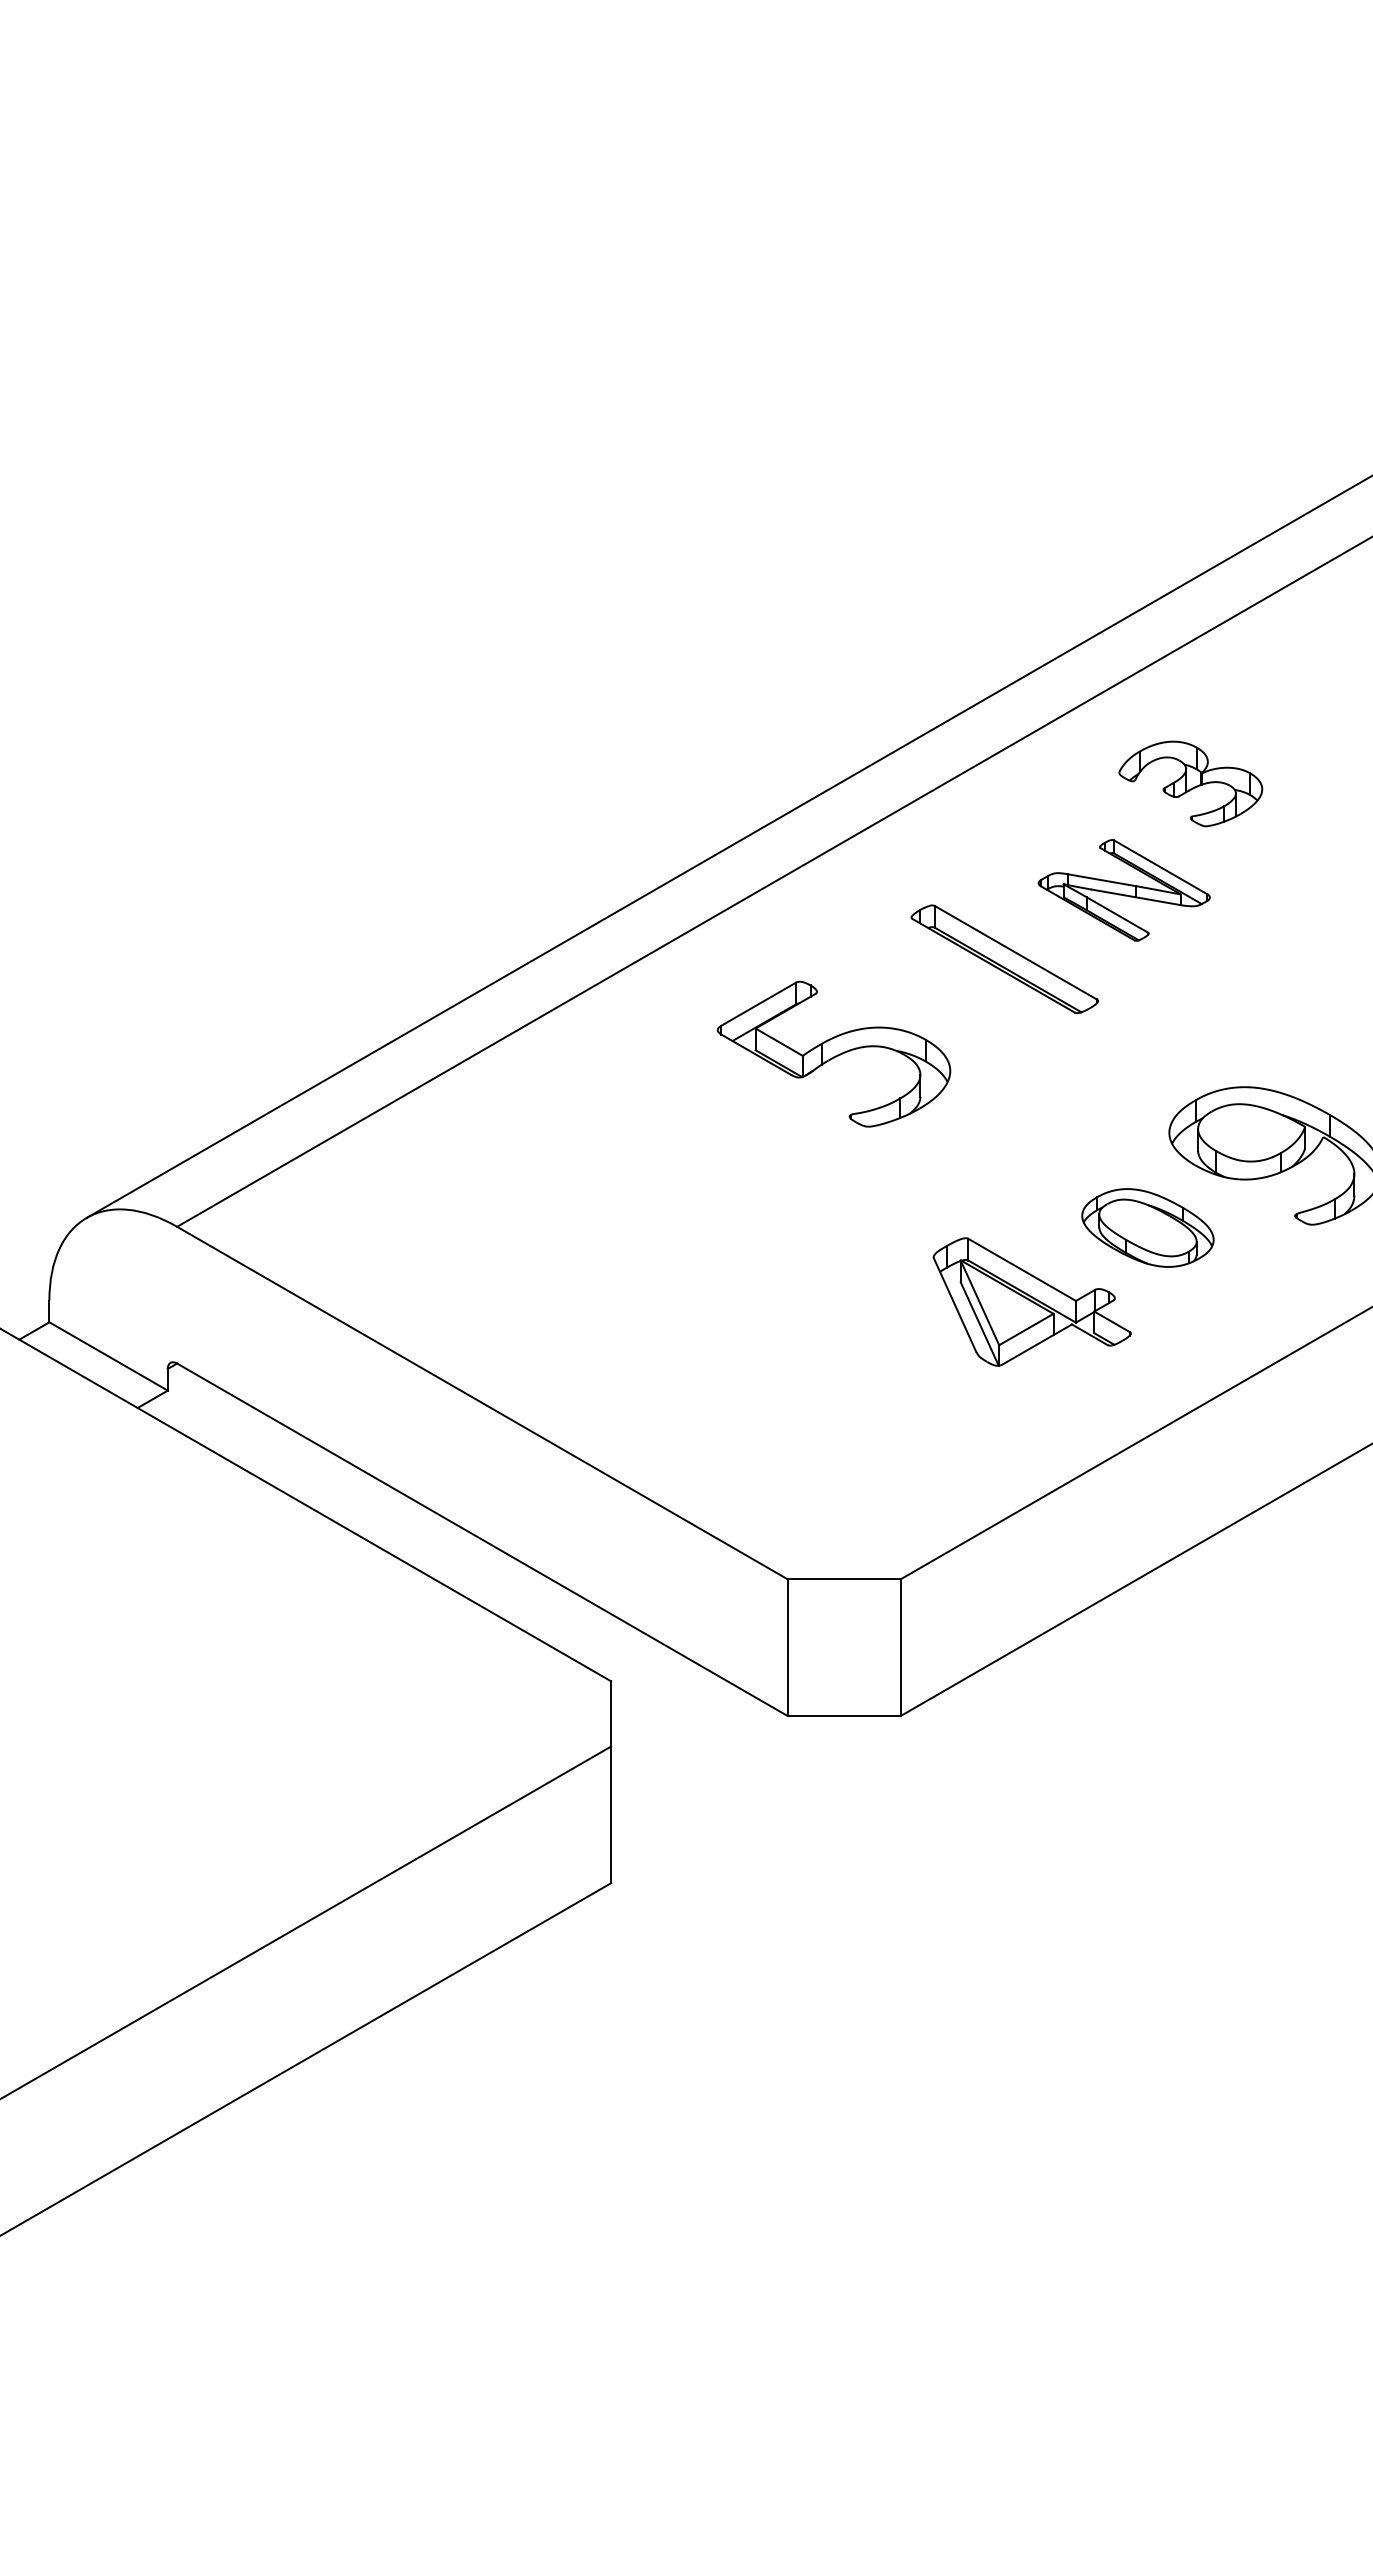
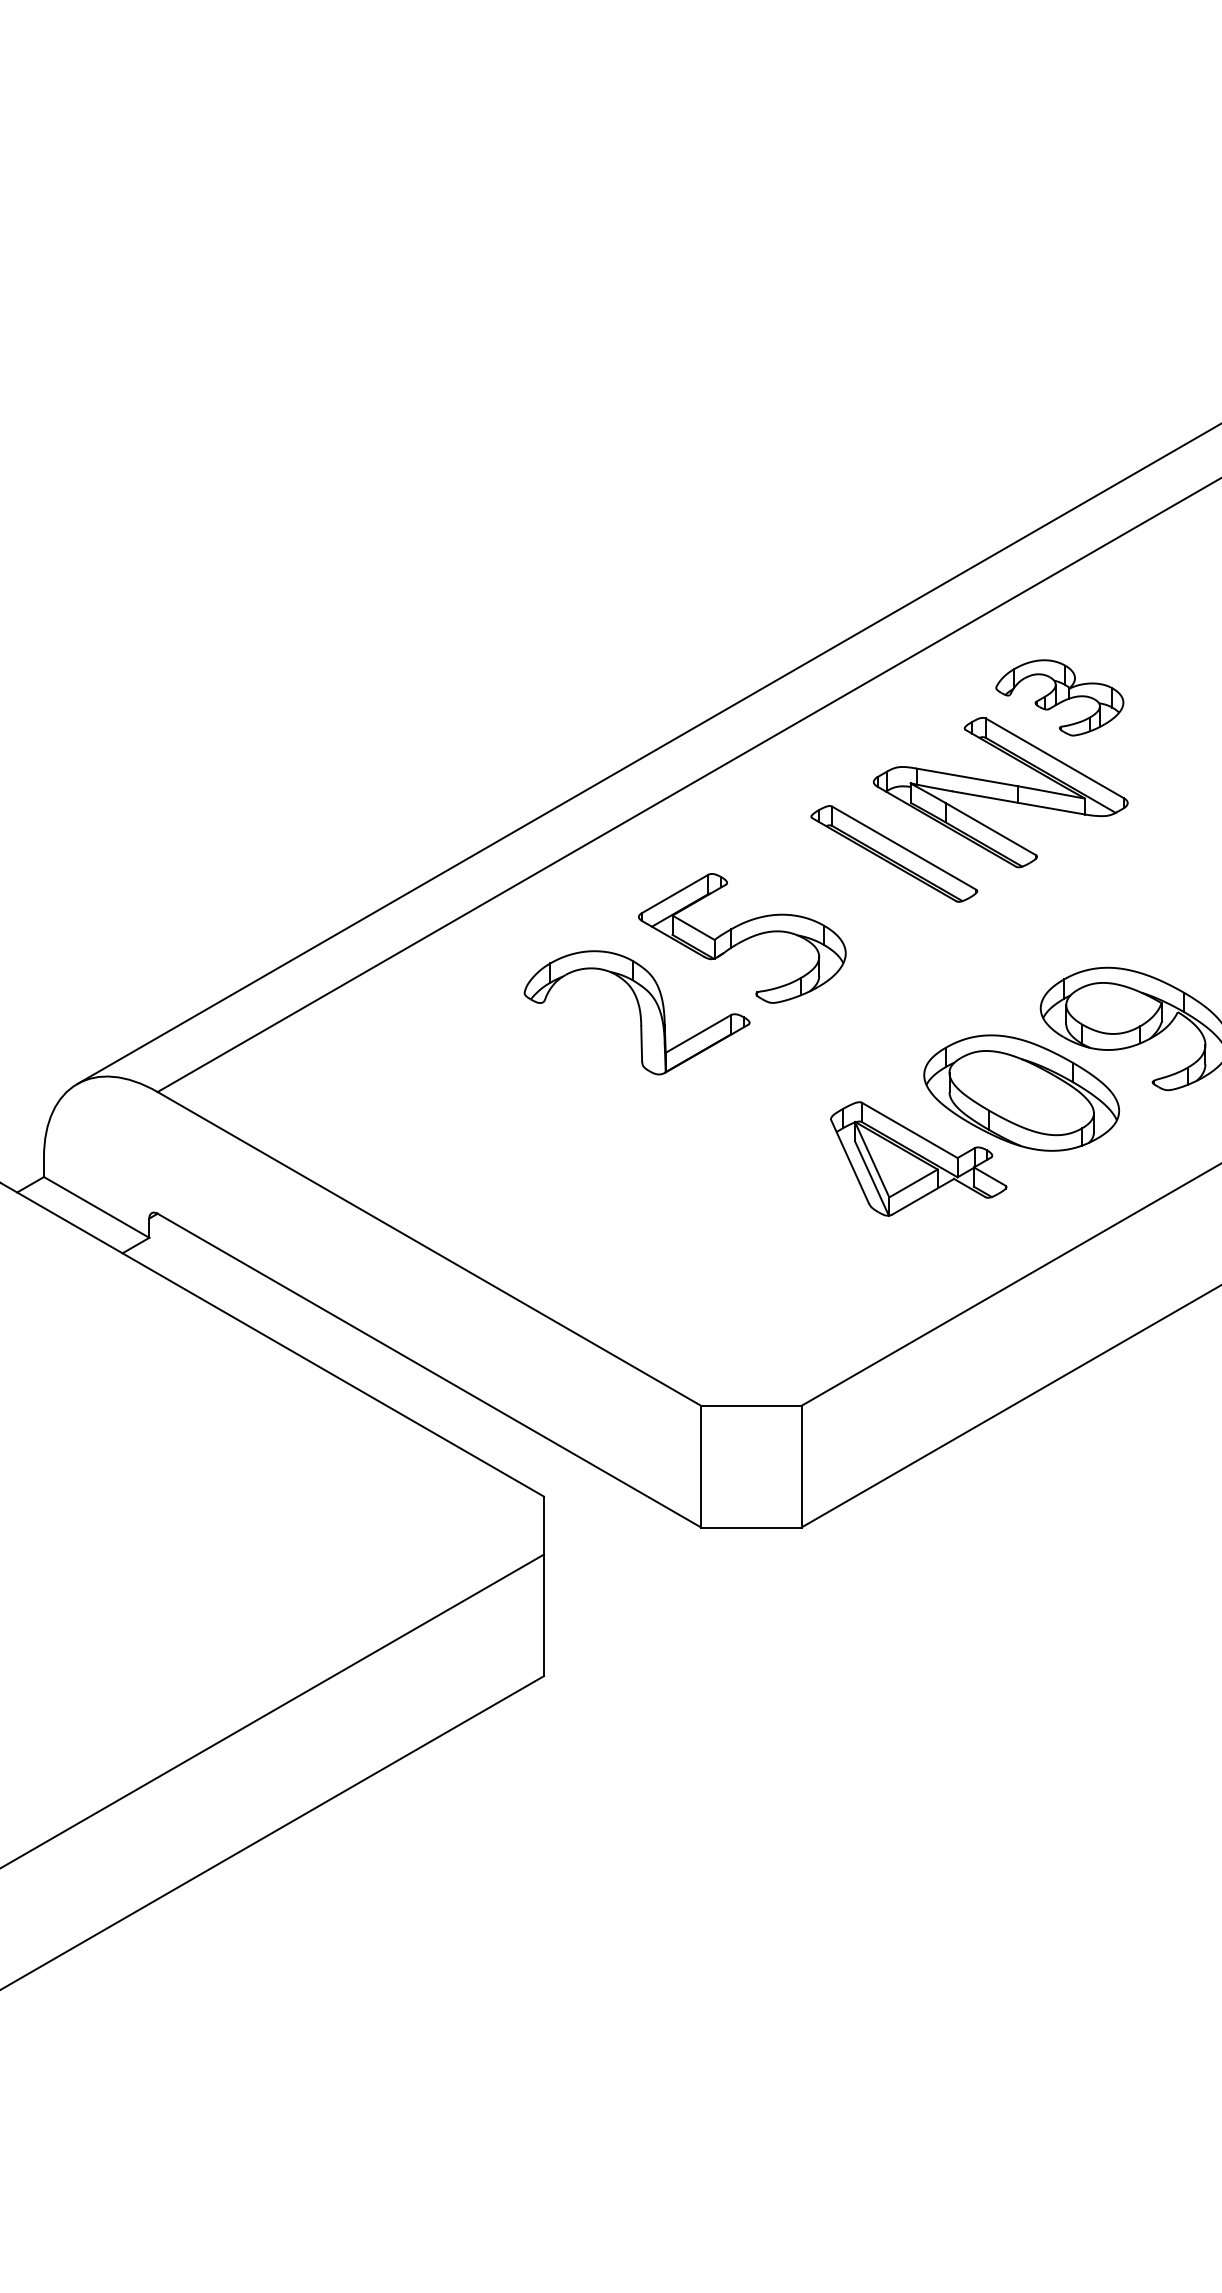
part: (1123, 890) -> (999, 792), size x1.67
part: (715, 1137) -> (636, 1012), added
part: (1147, 1227) -> (1021, 1092), size x1.67

